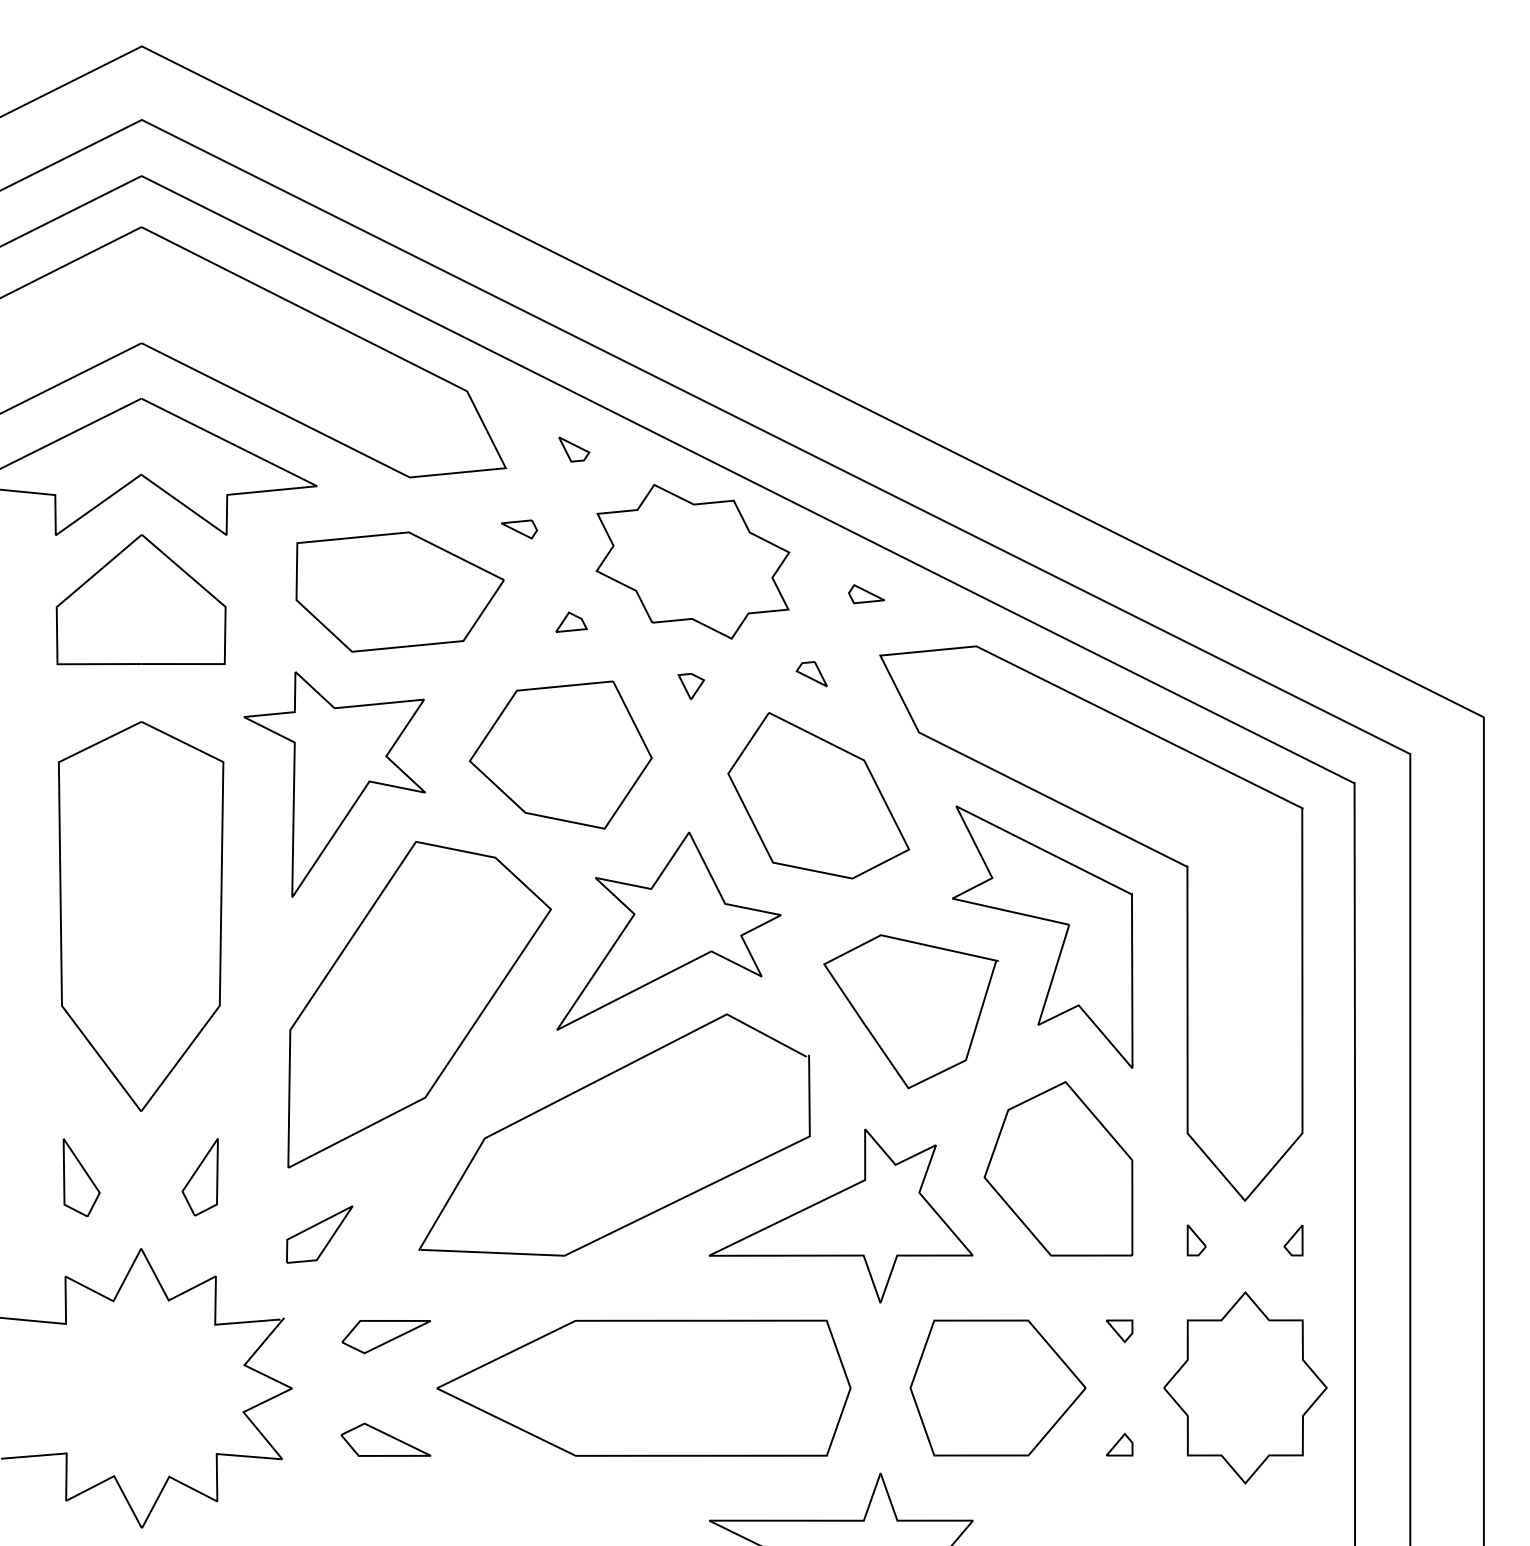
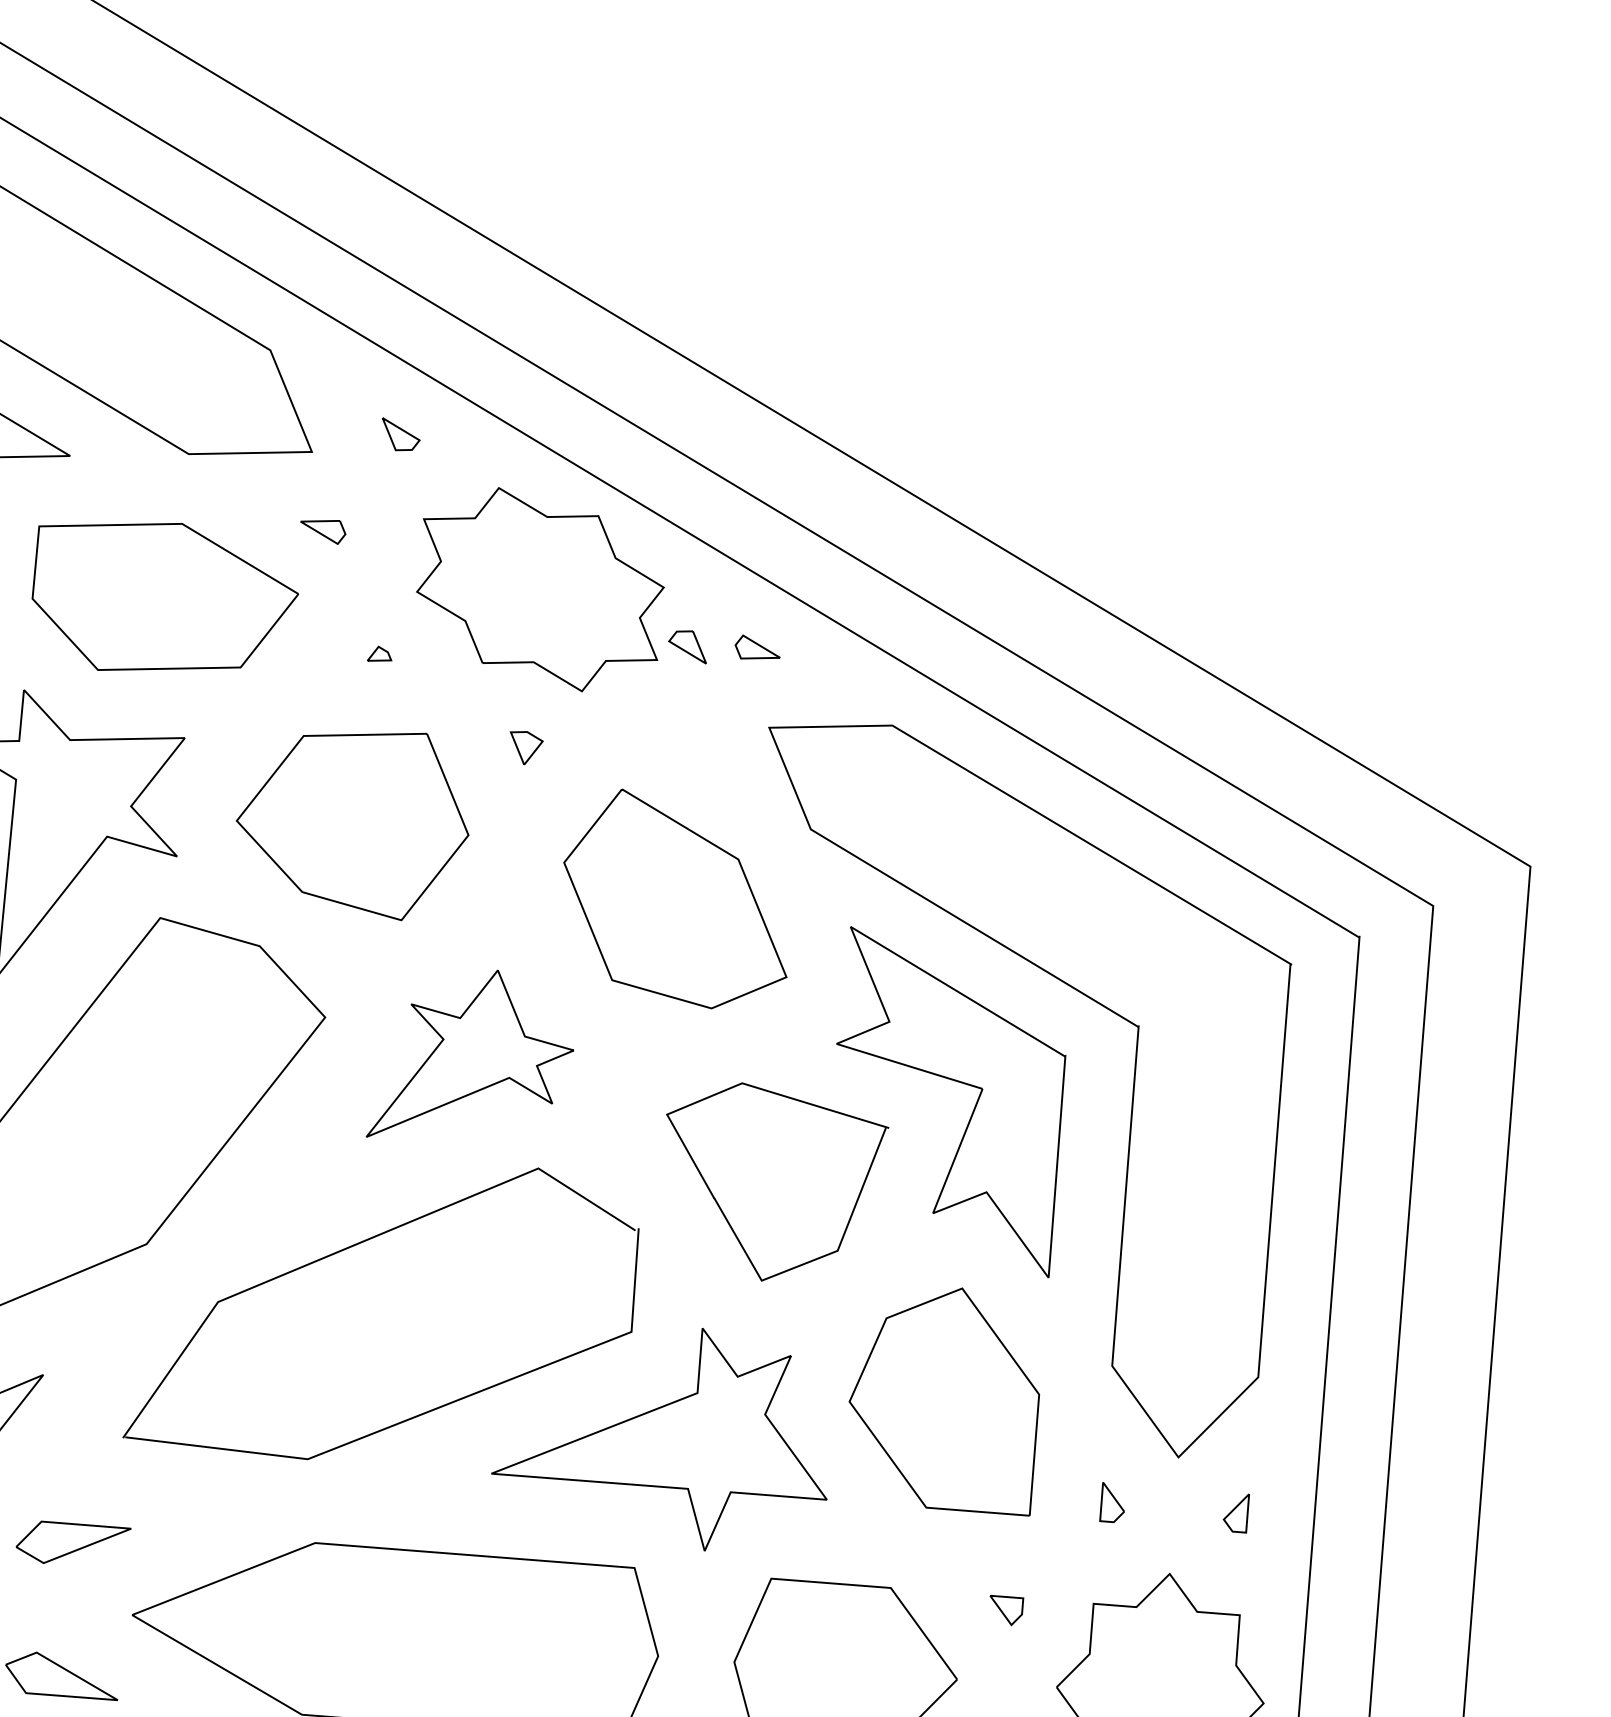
part: (571, 621) -> (380, 653), size x0.6
part: (811, 674) -> (687, 646), moved
part: (668, 930) -> (472, 1056), size x0.7

